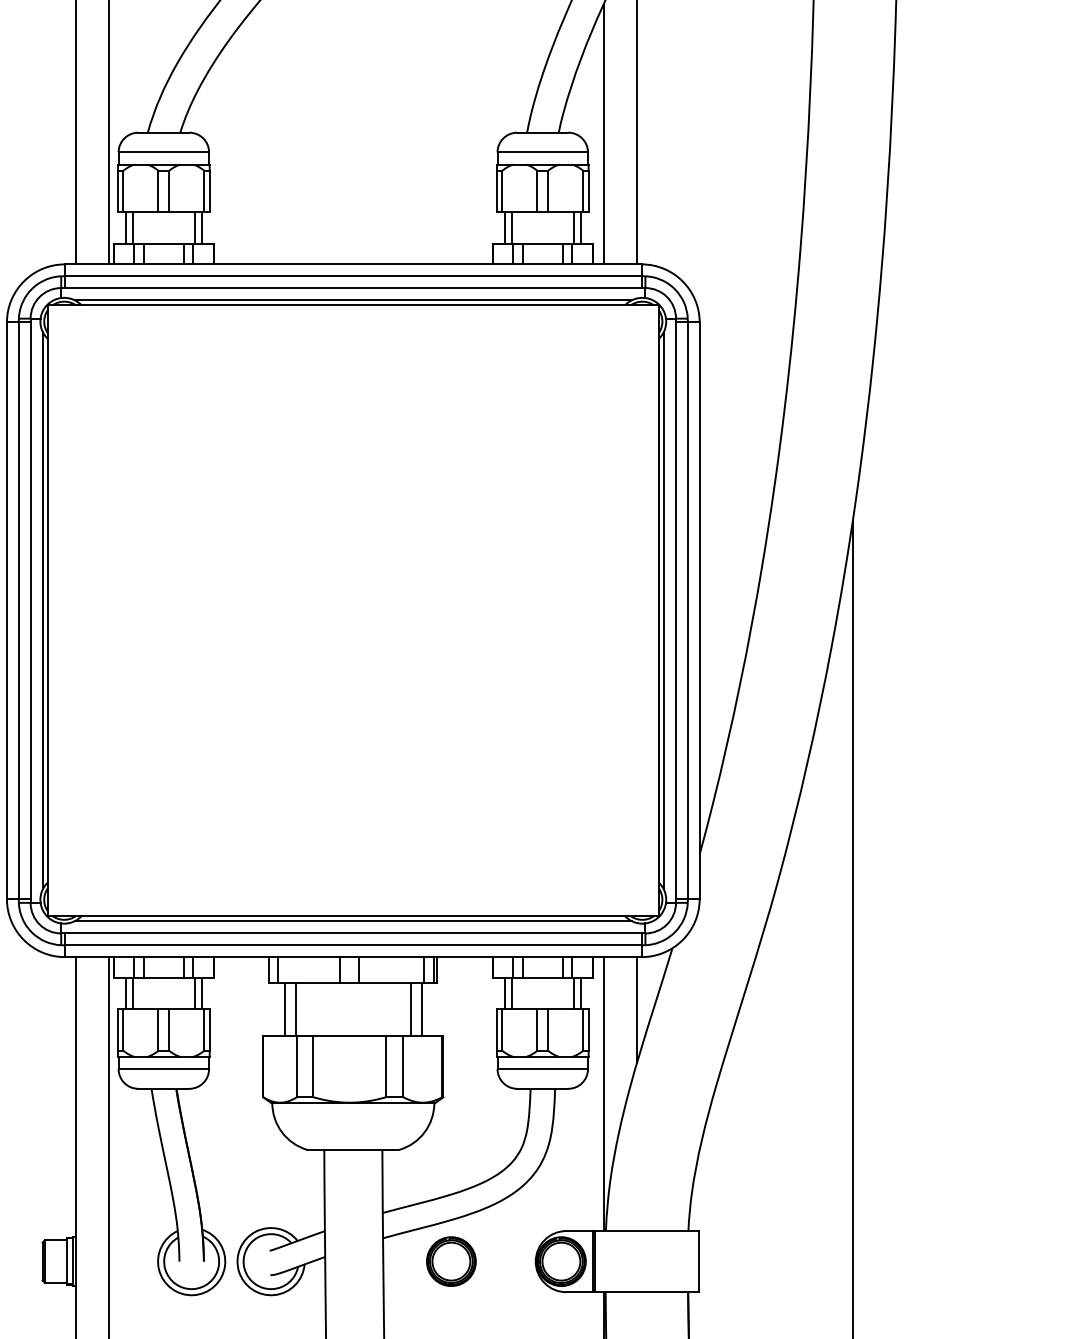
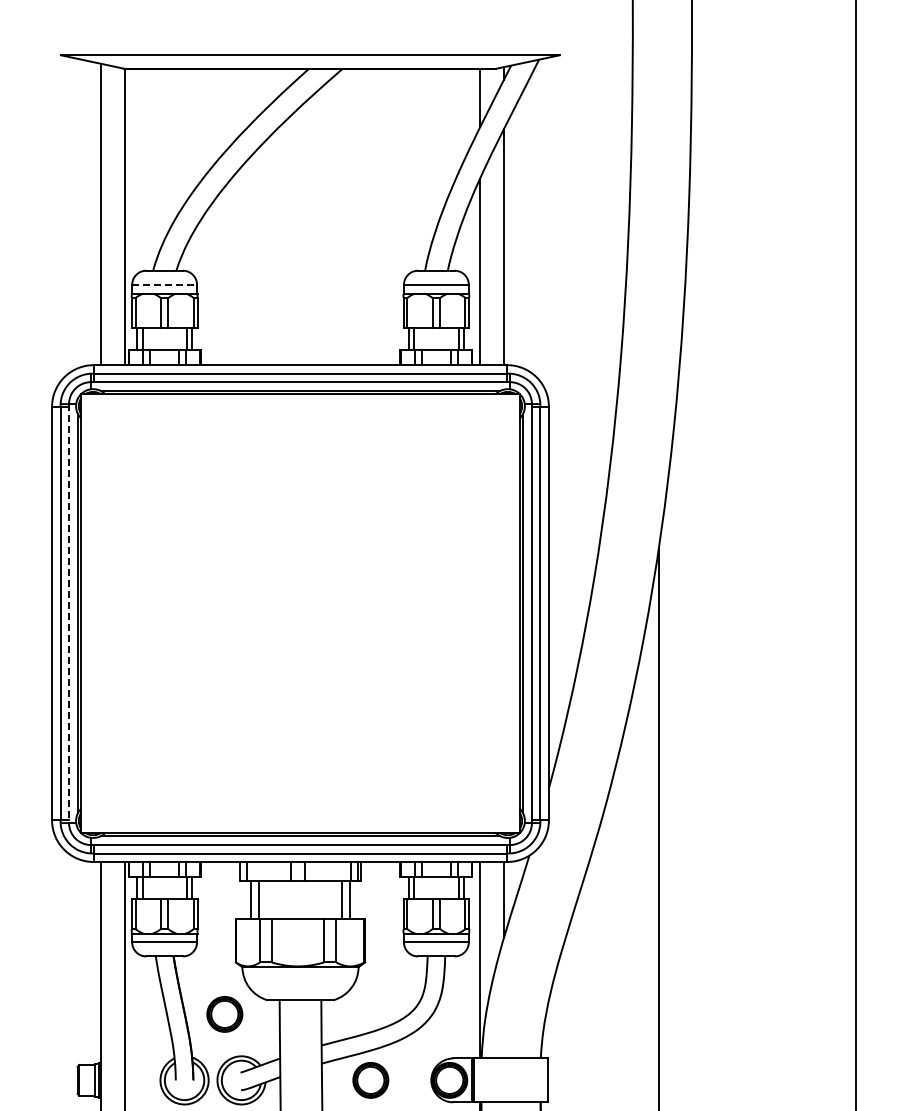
line: (165, 151) -> (165, 284), solid -> dashed
line: (31, 610) -> (69, 613), solid -> dashed
part: (247, 1169) -> (224, 1014), added

